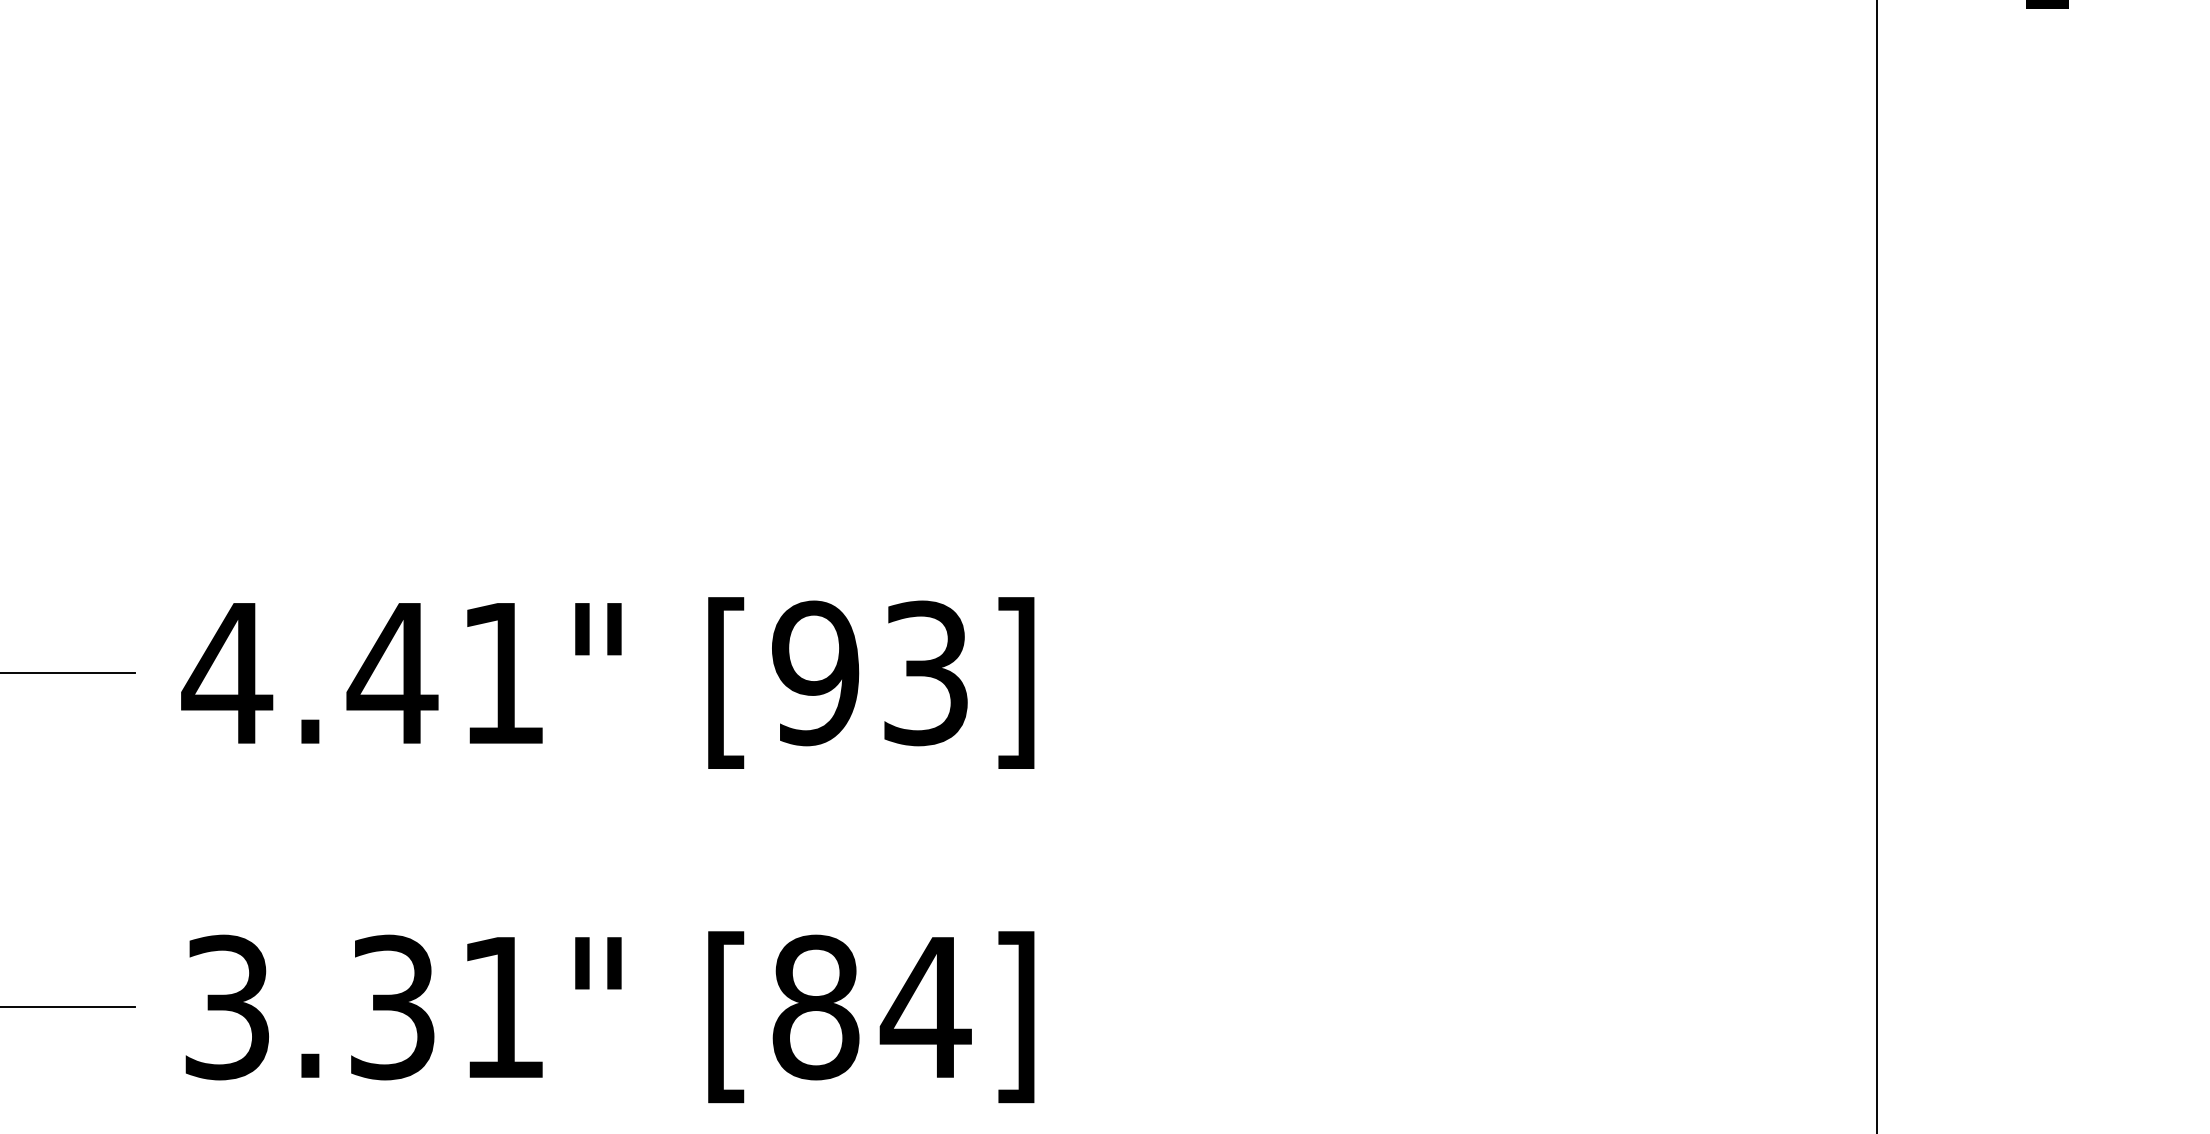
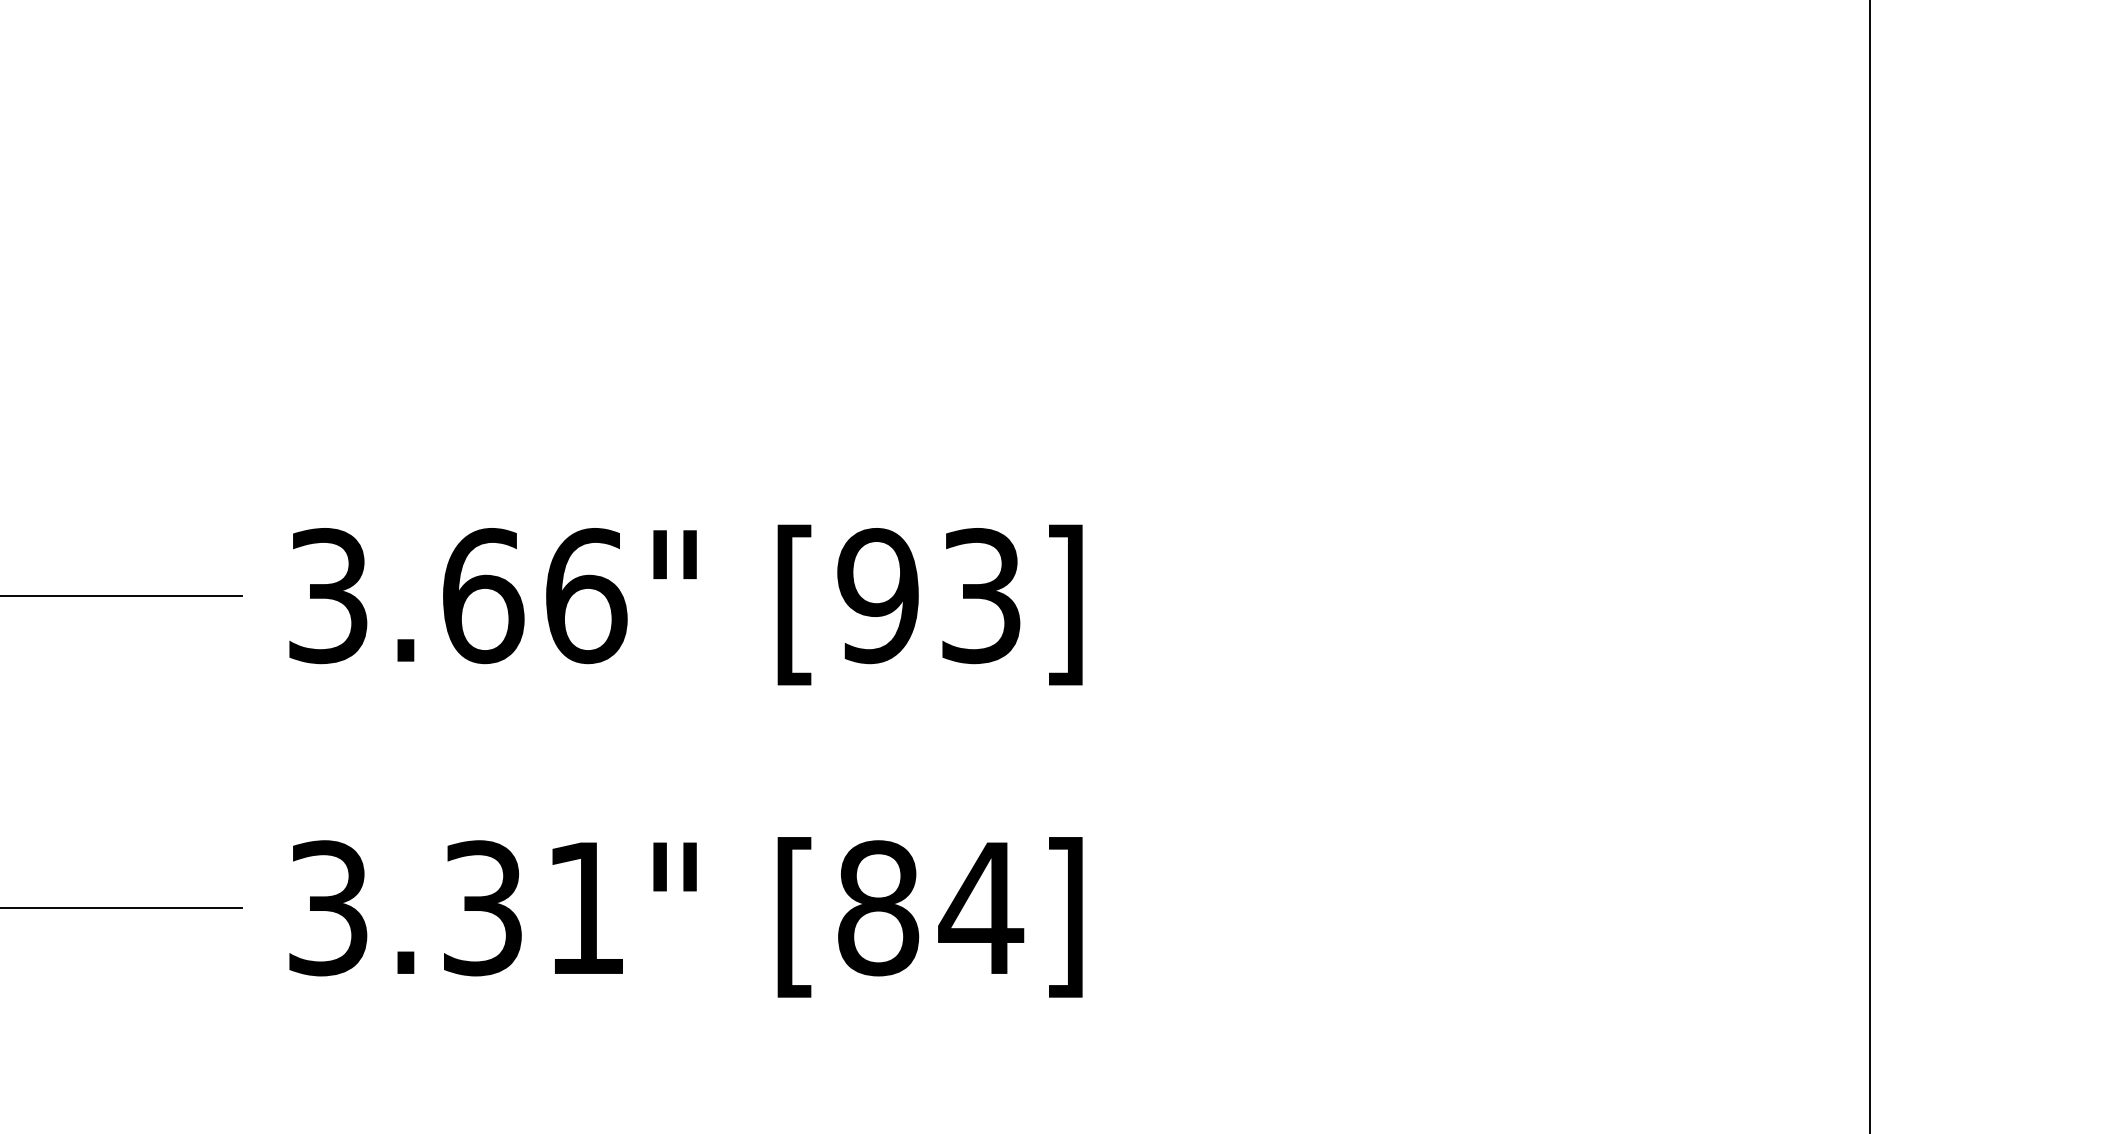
text: (364, 673) -> (456, 596), 4.41" -> 3.66"

